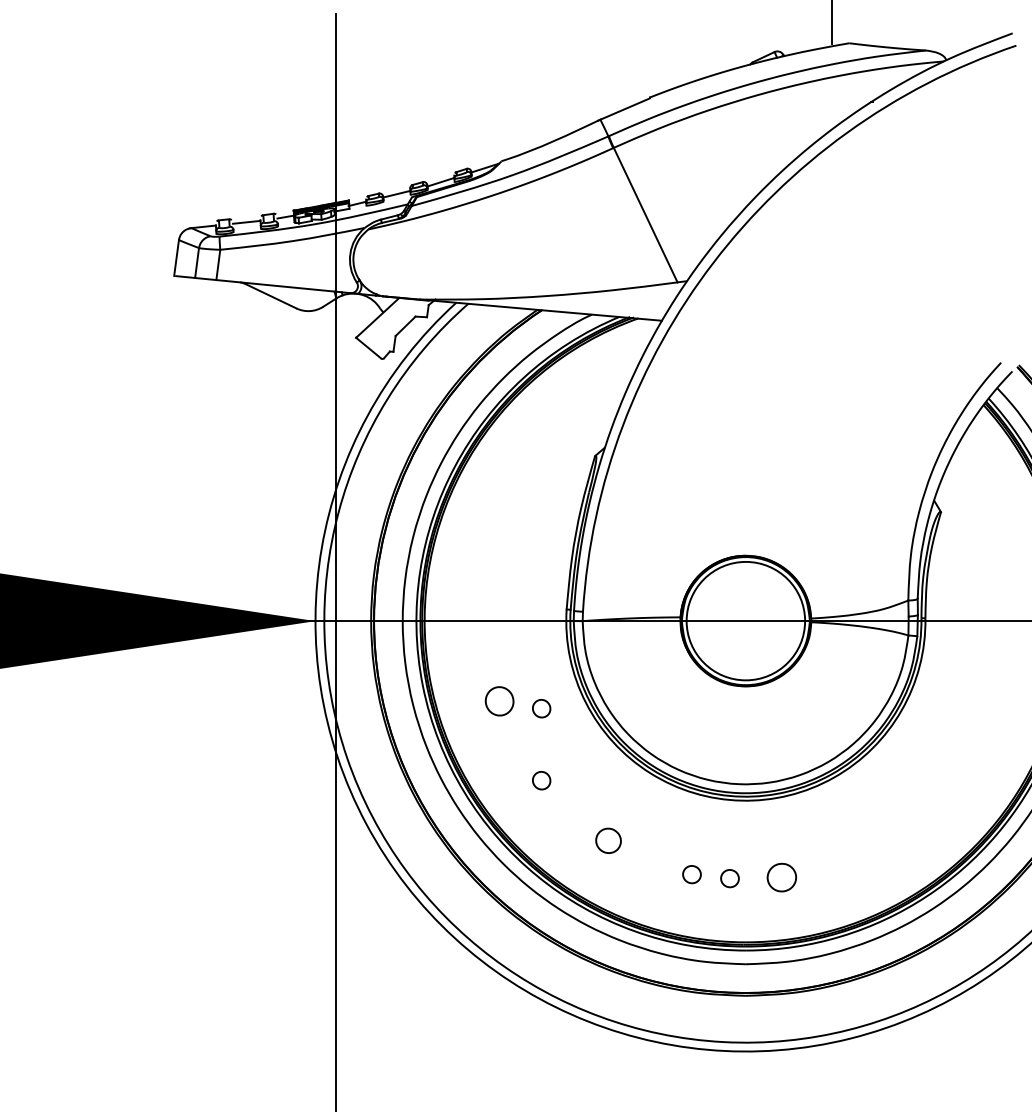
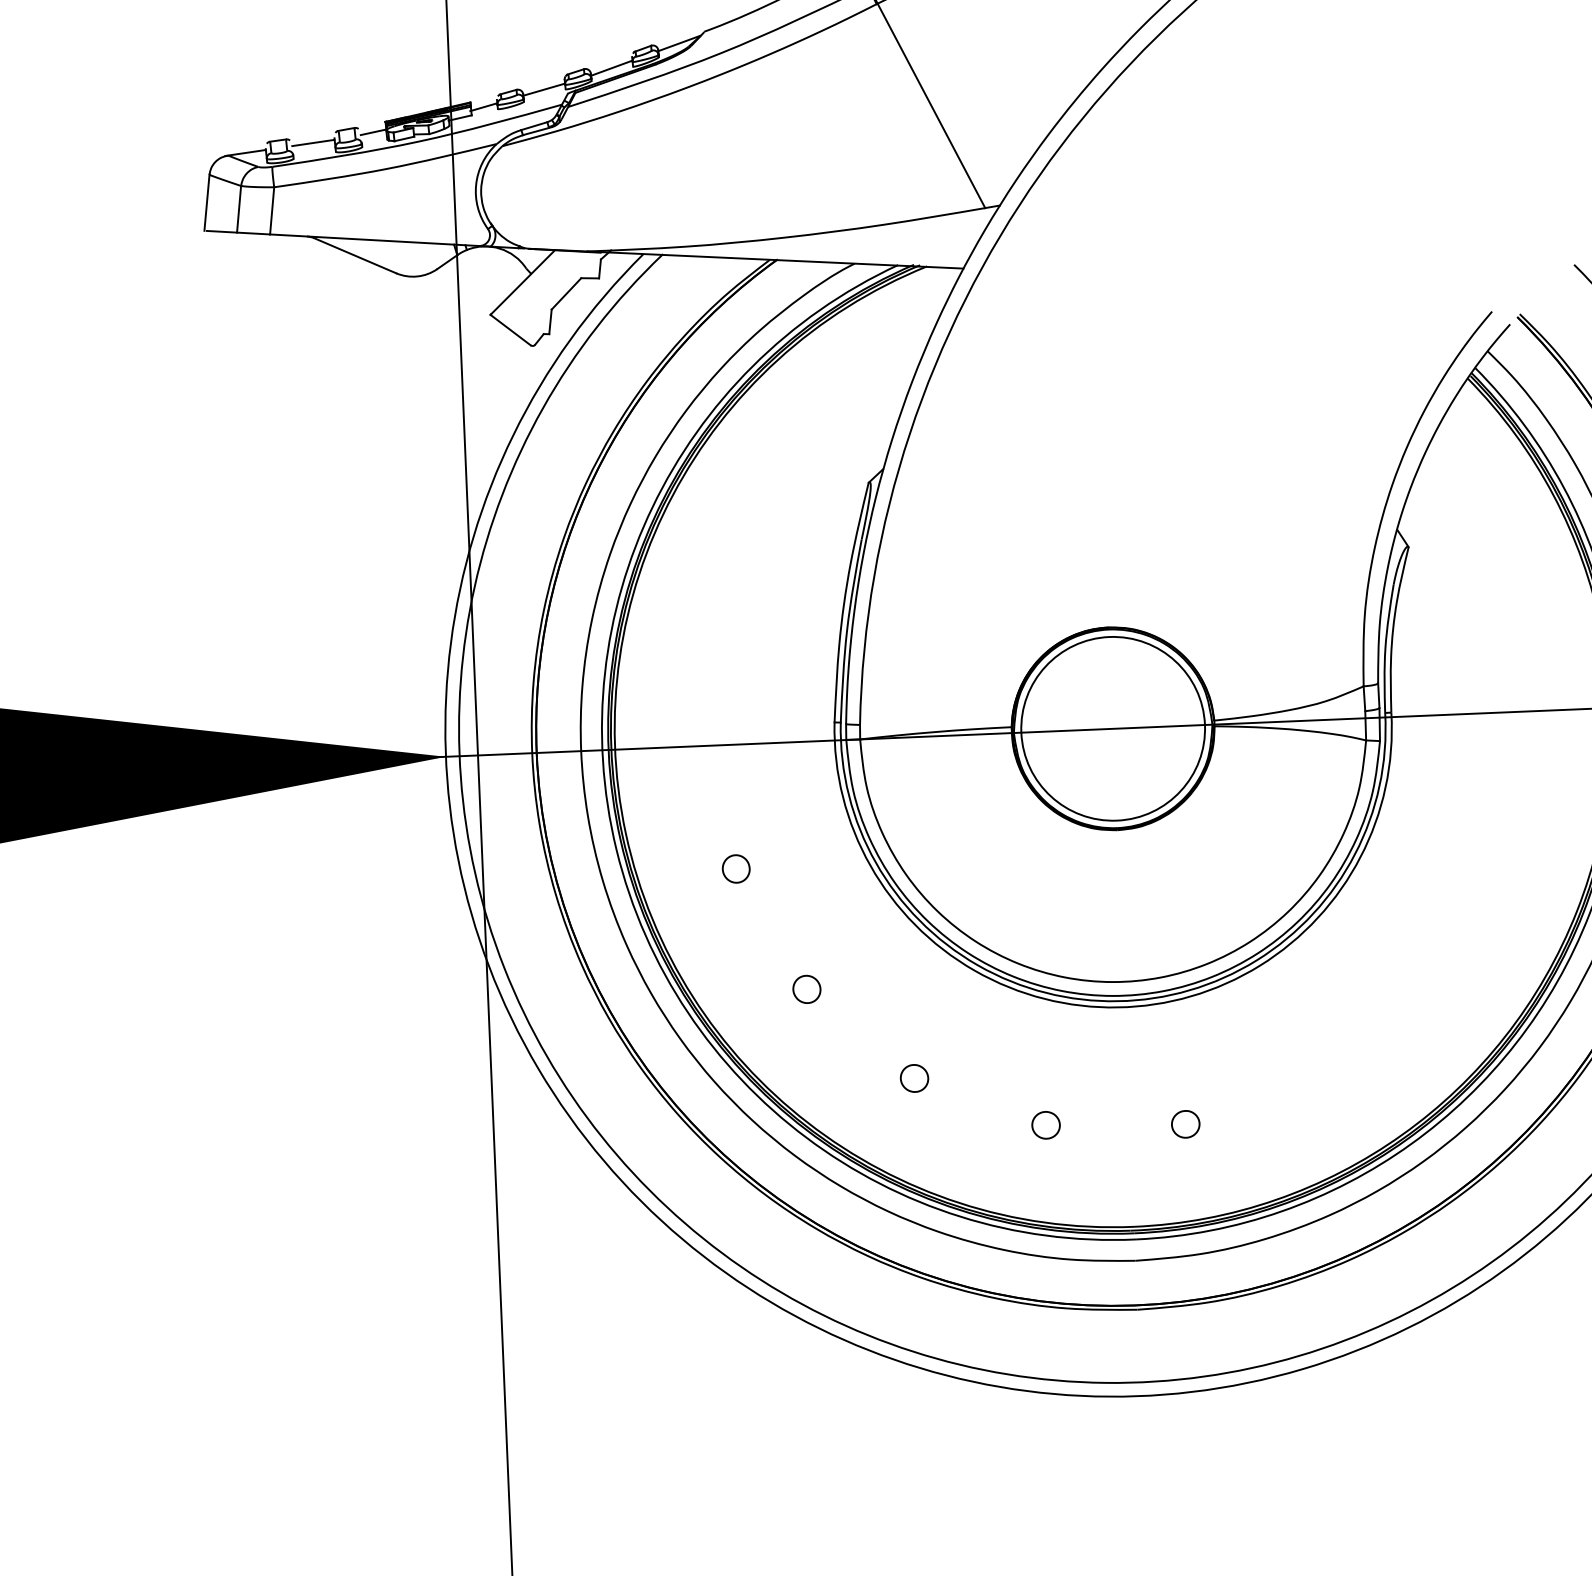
part: (498, 700) -> (734, 867), size x0.62
part: (541, 708) -> (801, 877), removed
part: (608, 840) -> (914, 1077), size x0.71
part: (781, 877) -> (1185, 1123), size x0.62
part: (729, 878) -> (1104, 1128), removed

